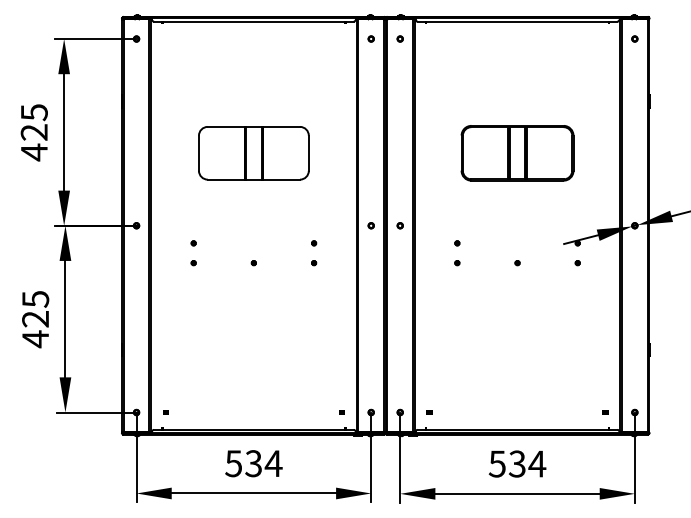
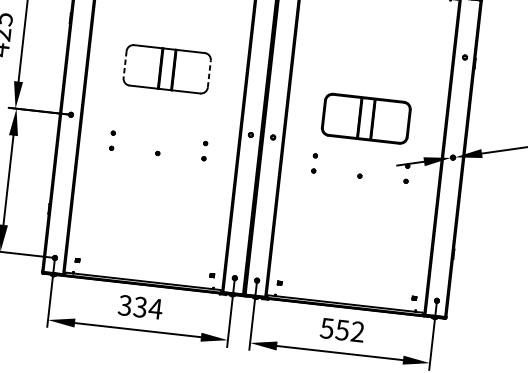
part: (634, 38) -> (464, 57), moved
line: (198, 153) -> (124, 64), solid -> dashed
line: (308, 153) -> (209, 74), solid -> dashed
part: (517, 153) -> (366, 118), moved
text: (233, 463) -> (124, 305), 534 -> 334
text: (527, 463) -> (350, 330), 534 -> 552

